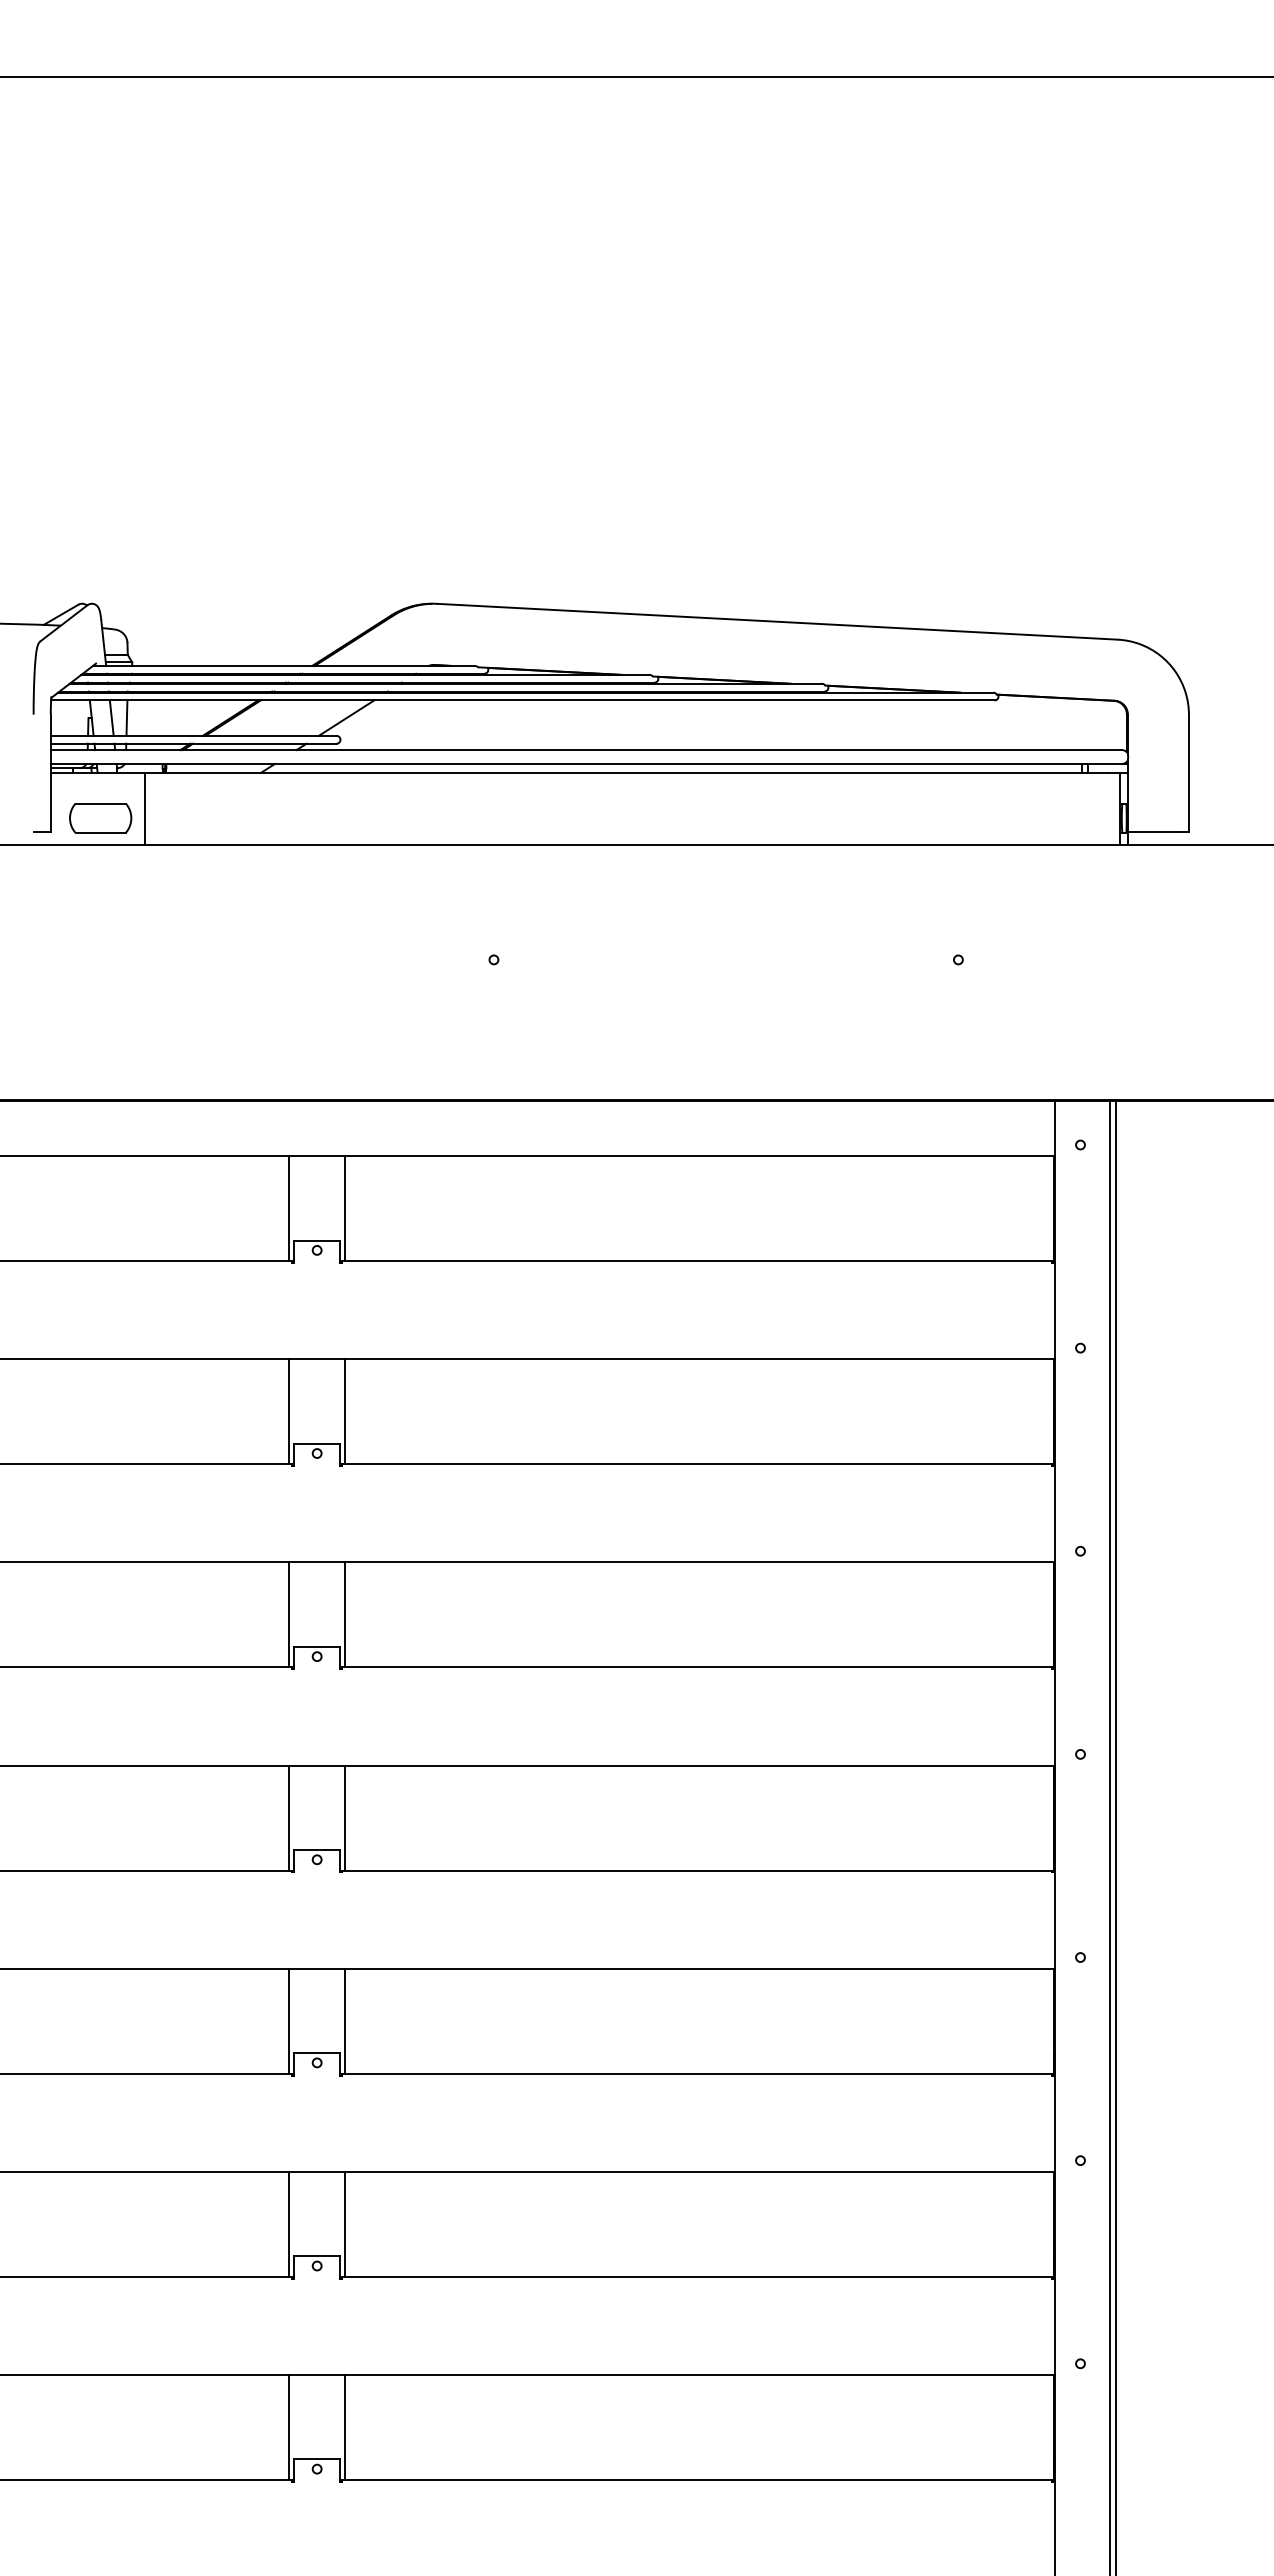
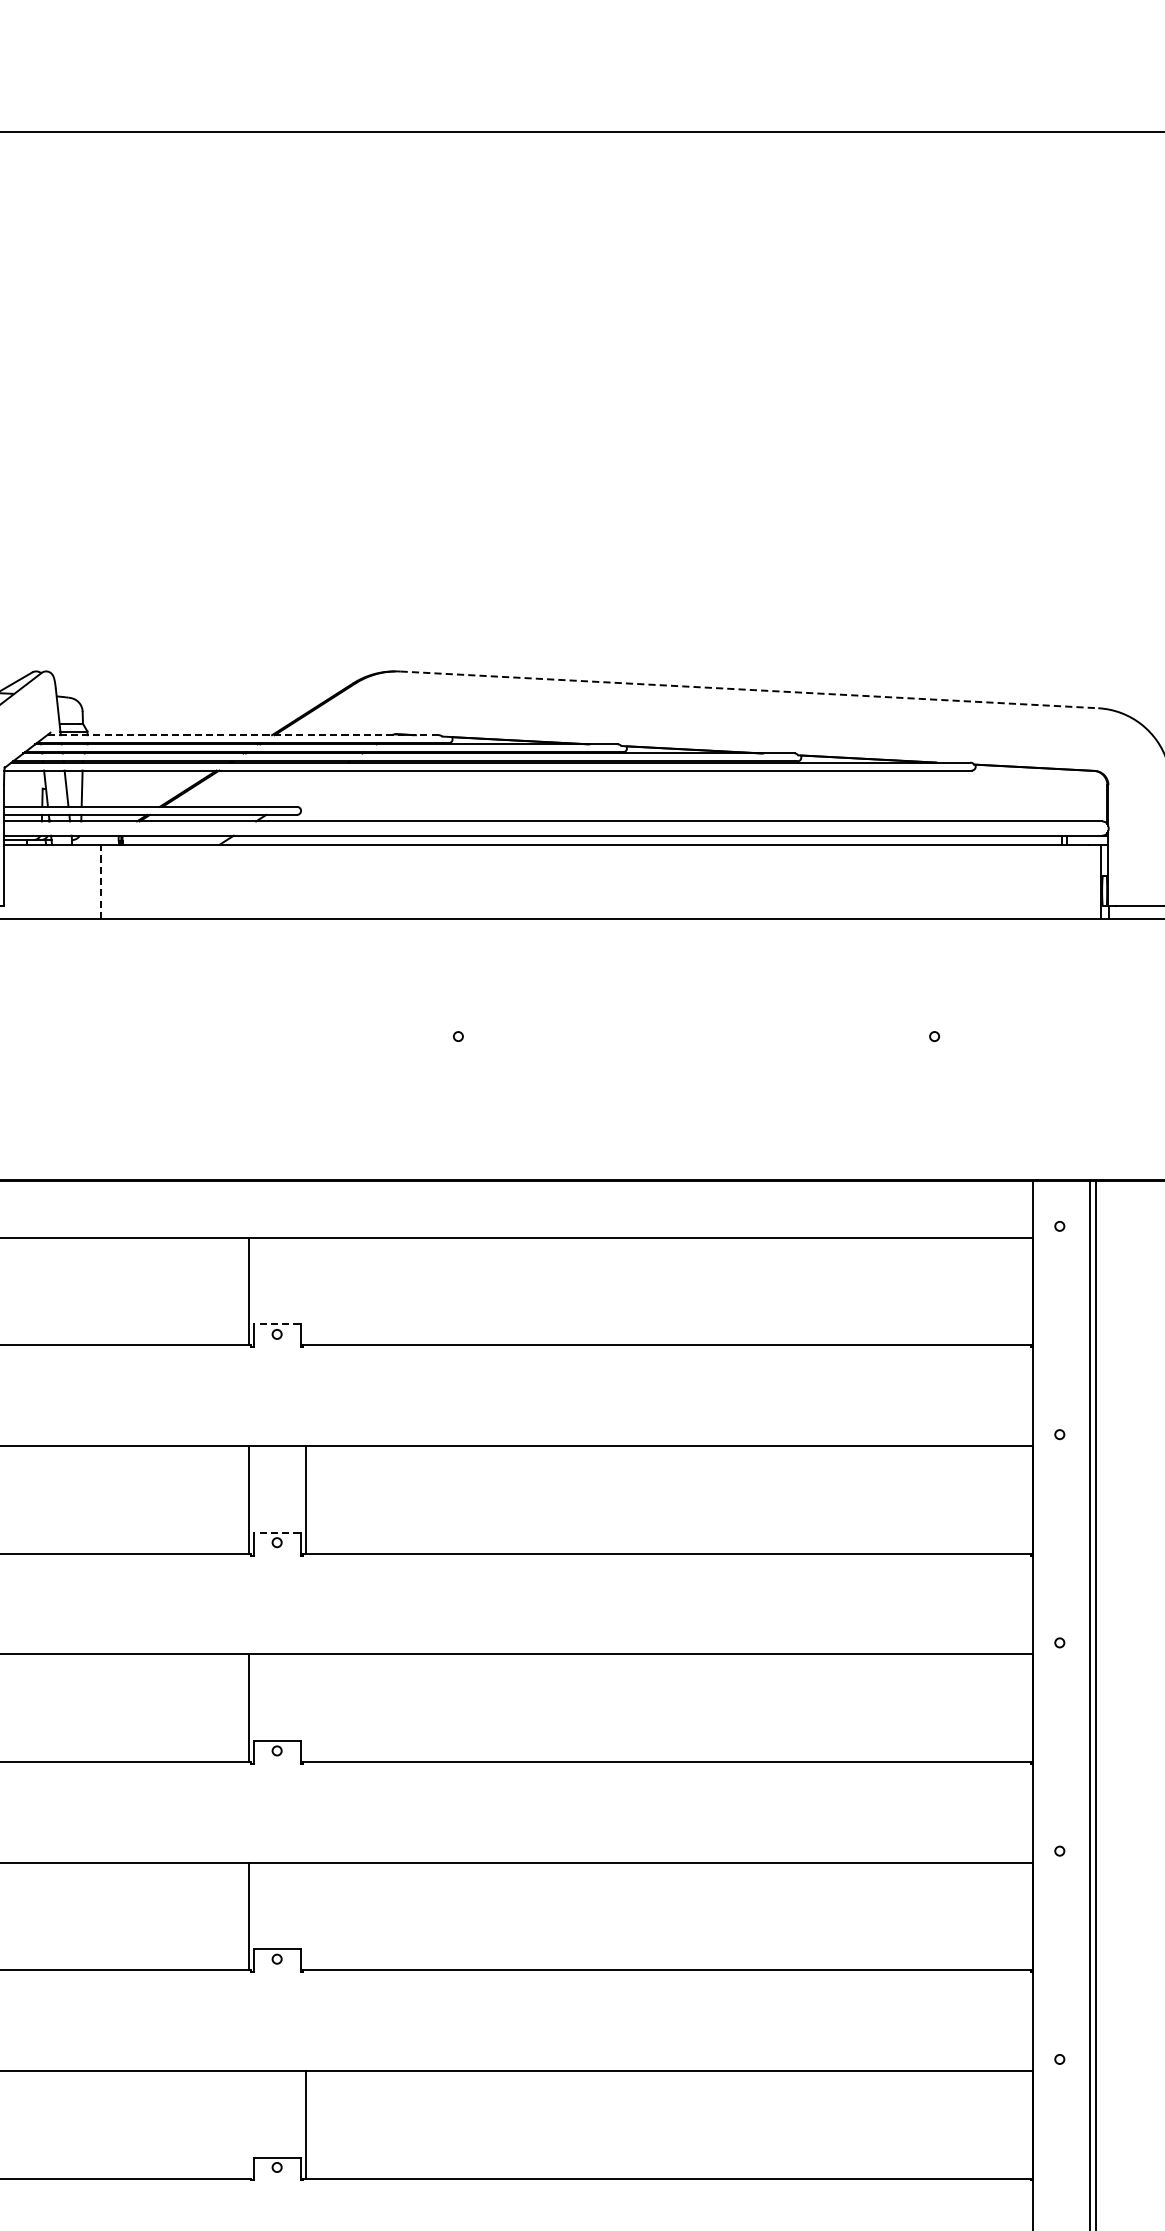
line: (777, 621) -> (749, 689), solid -> dashed
line: (283, 665) -> (242, 734), solid -> dashed
line: (346, 717) -> (307, 788), removed
line: (145, 808) -> (101, 881), solid -> dashed
part: (100, 818) -> (55, 891), removed
line: (345, 1208) -> (306, 1291), removed
line: (317, 1240) -> (277, 1324), solid -> dashed
line: (317, 1443) -> (277, 1532), solid -> dashed
line: (345, 1614) -> (306, 1707), removed
line: (345, 1817) -> (306, 1915), removed
line: (289, 2020) -> (248, 2124), removed

